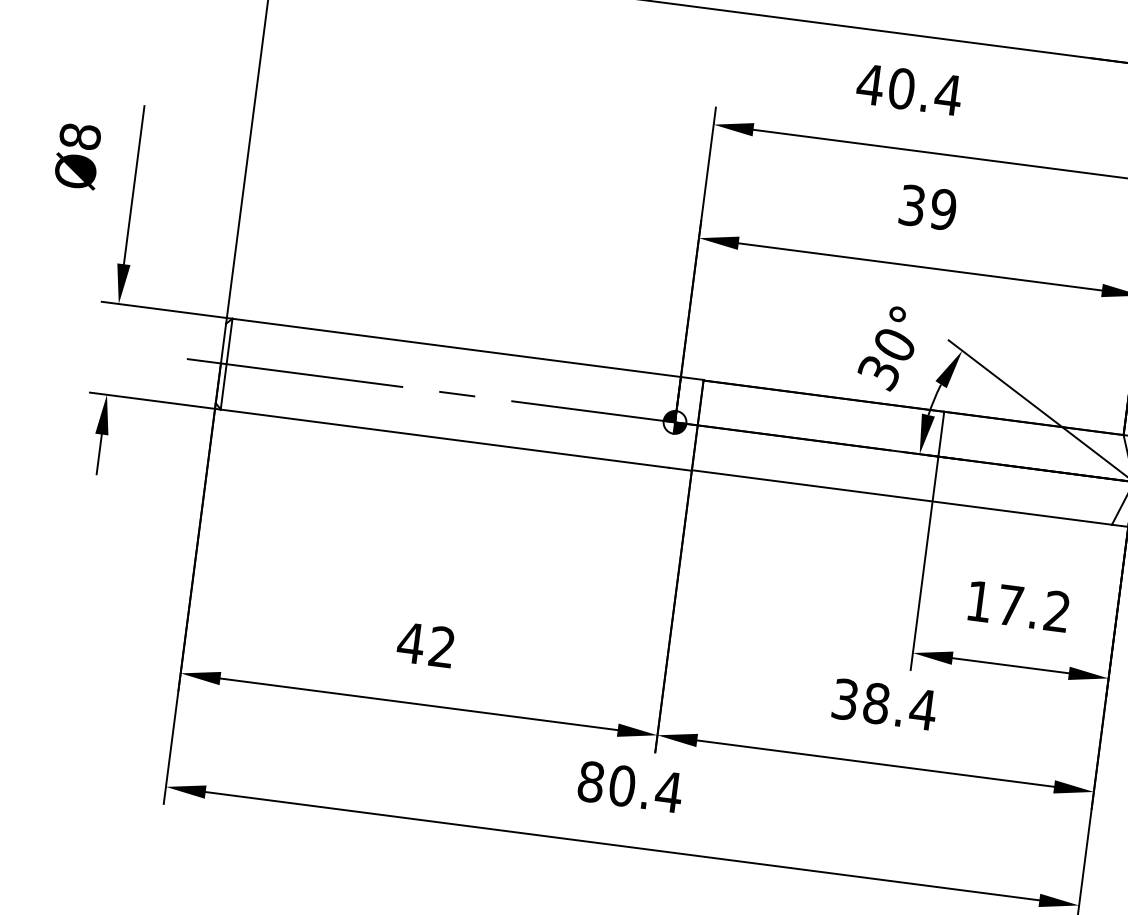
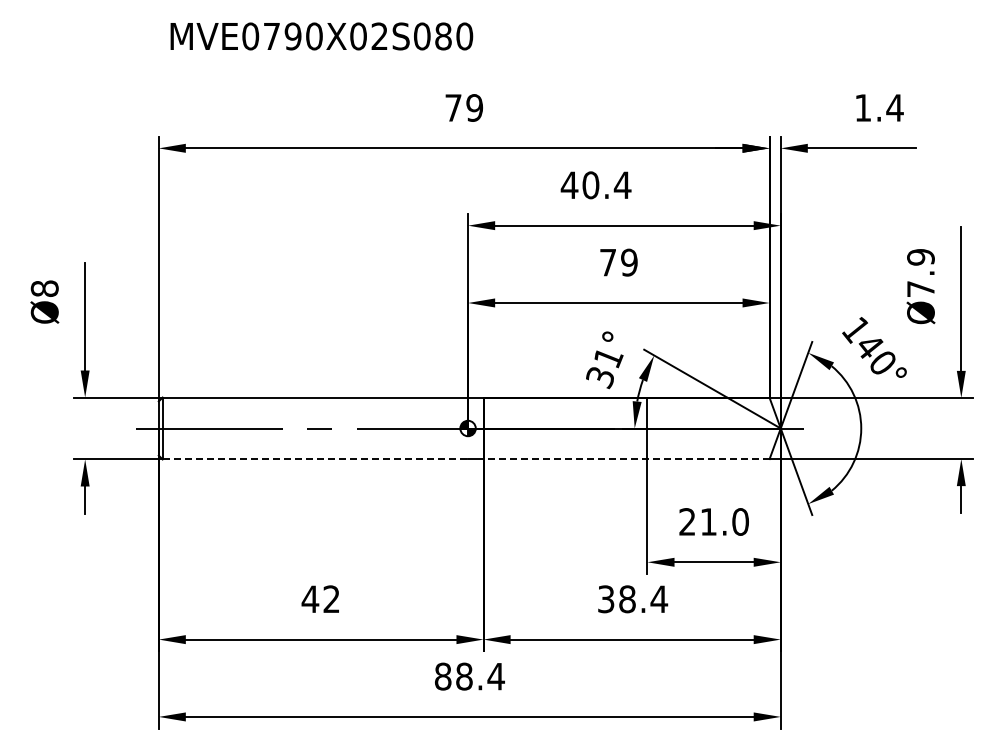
text: (912, 205) -> (608, 262), 39 -> 79
text: (894, 344) -> (608, 357), 30° -> 31°
line: (445, 438) -> (315, 459), solid -> dashed
line: (901, 498) -> (626, 459), solid -> dashed
text: (1017, 605) -> (713, 521), 17.2 -> 21.0
text: (622, 785) -> (464, 676), 80.4 -> 88.4

